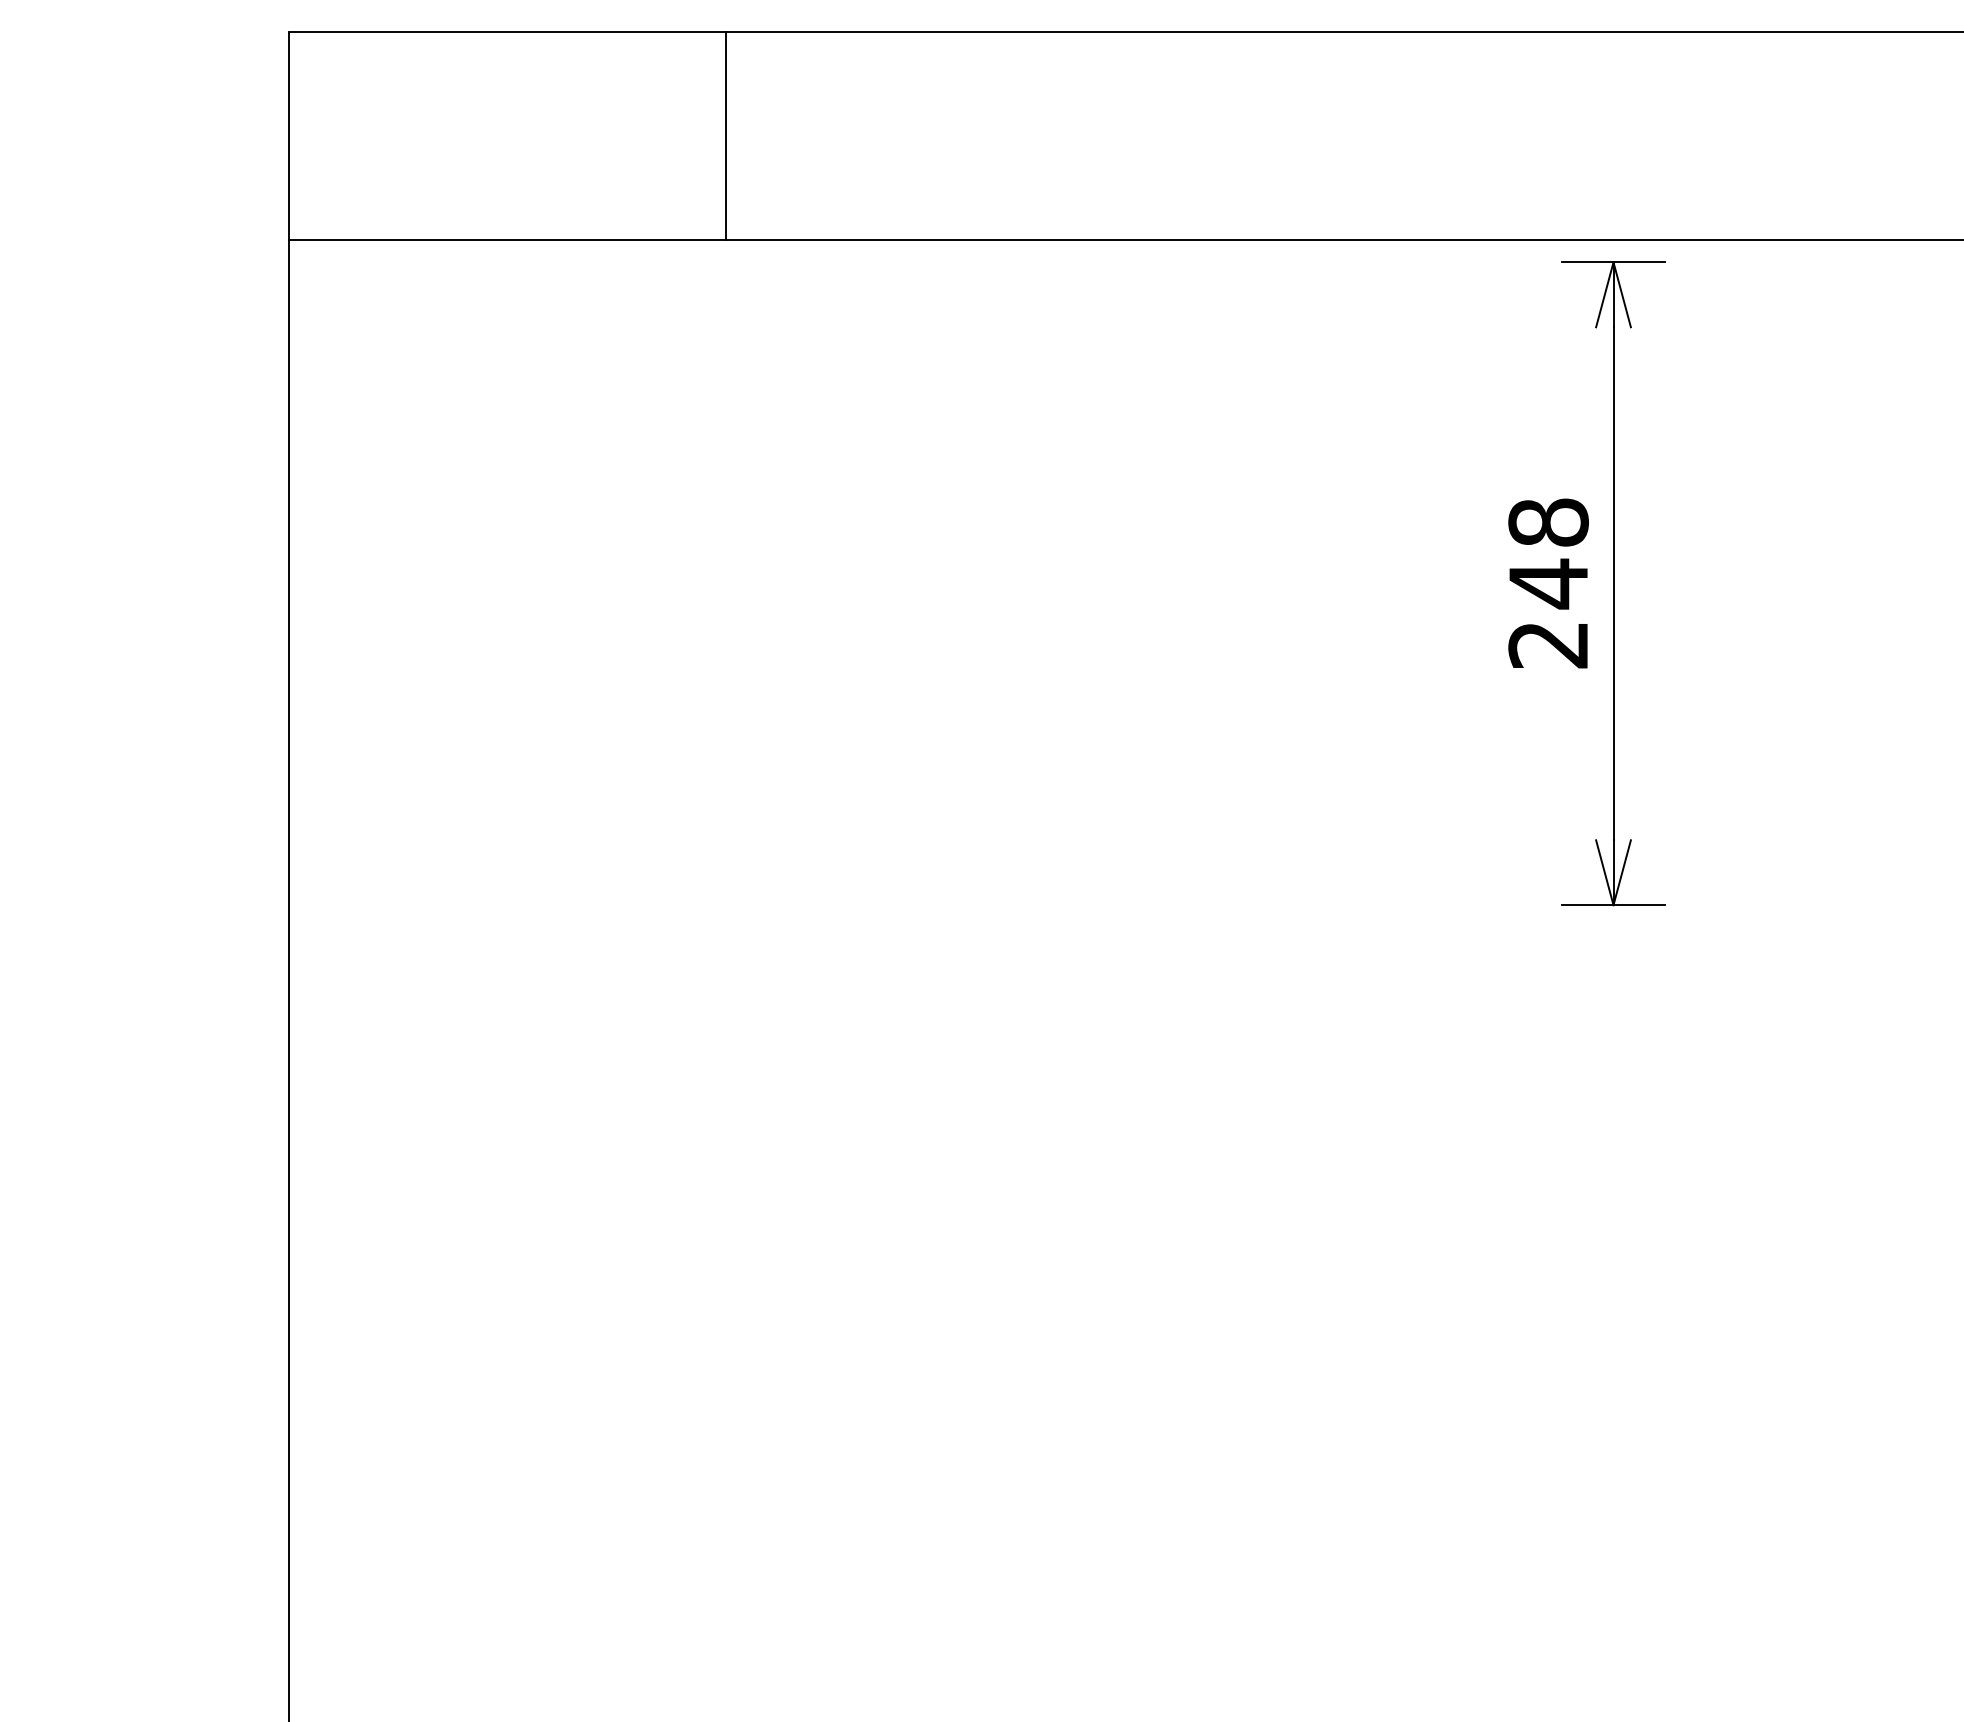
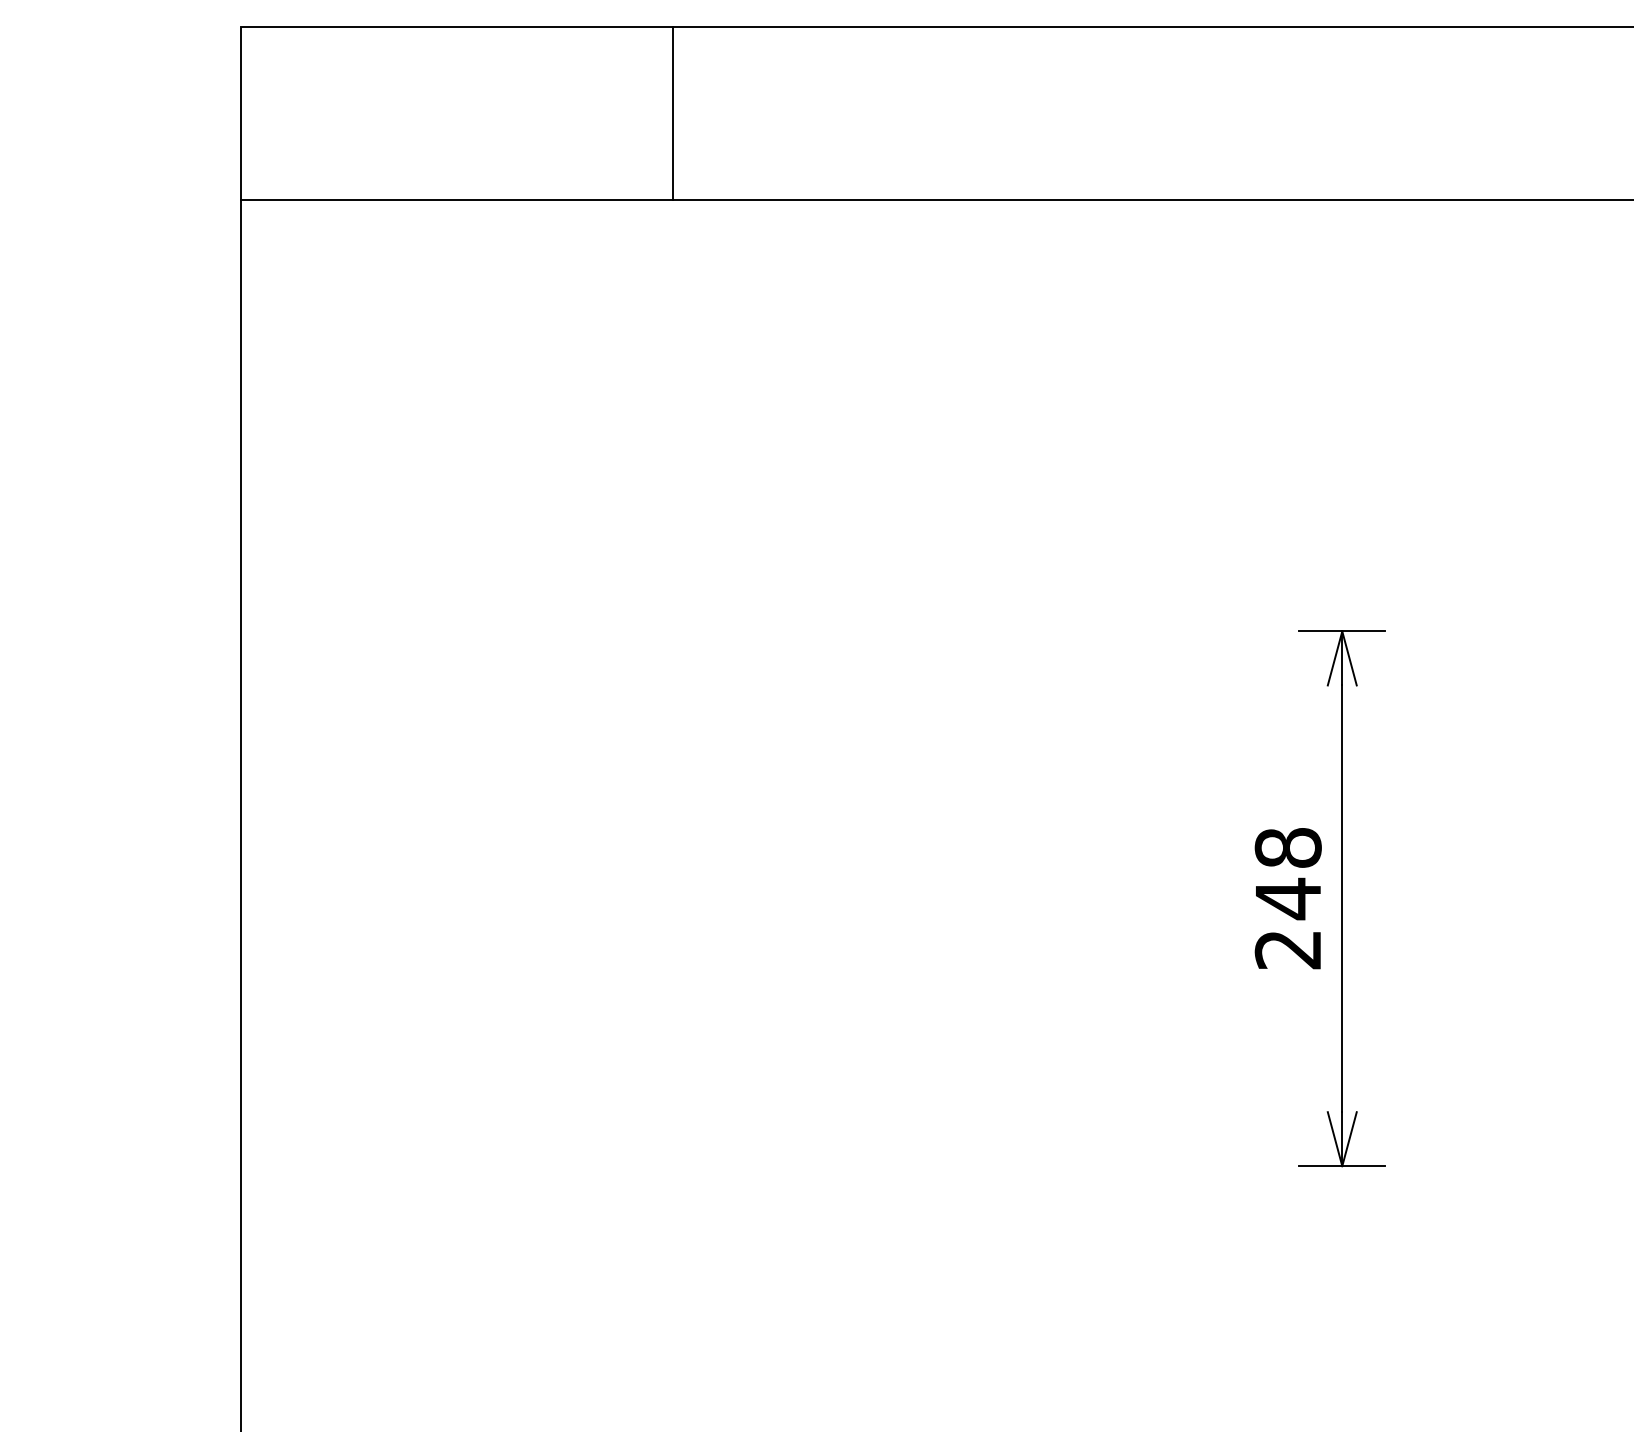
line: (725, 136) -> (672, 113), moved
part: (1586, 583) -> (1319, 898), moved

